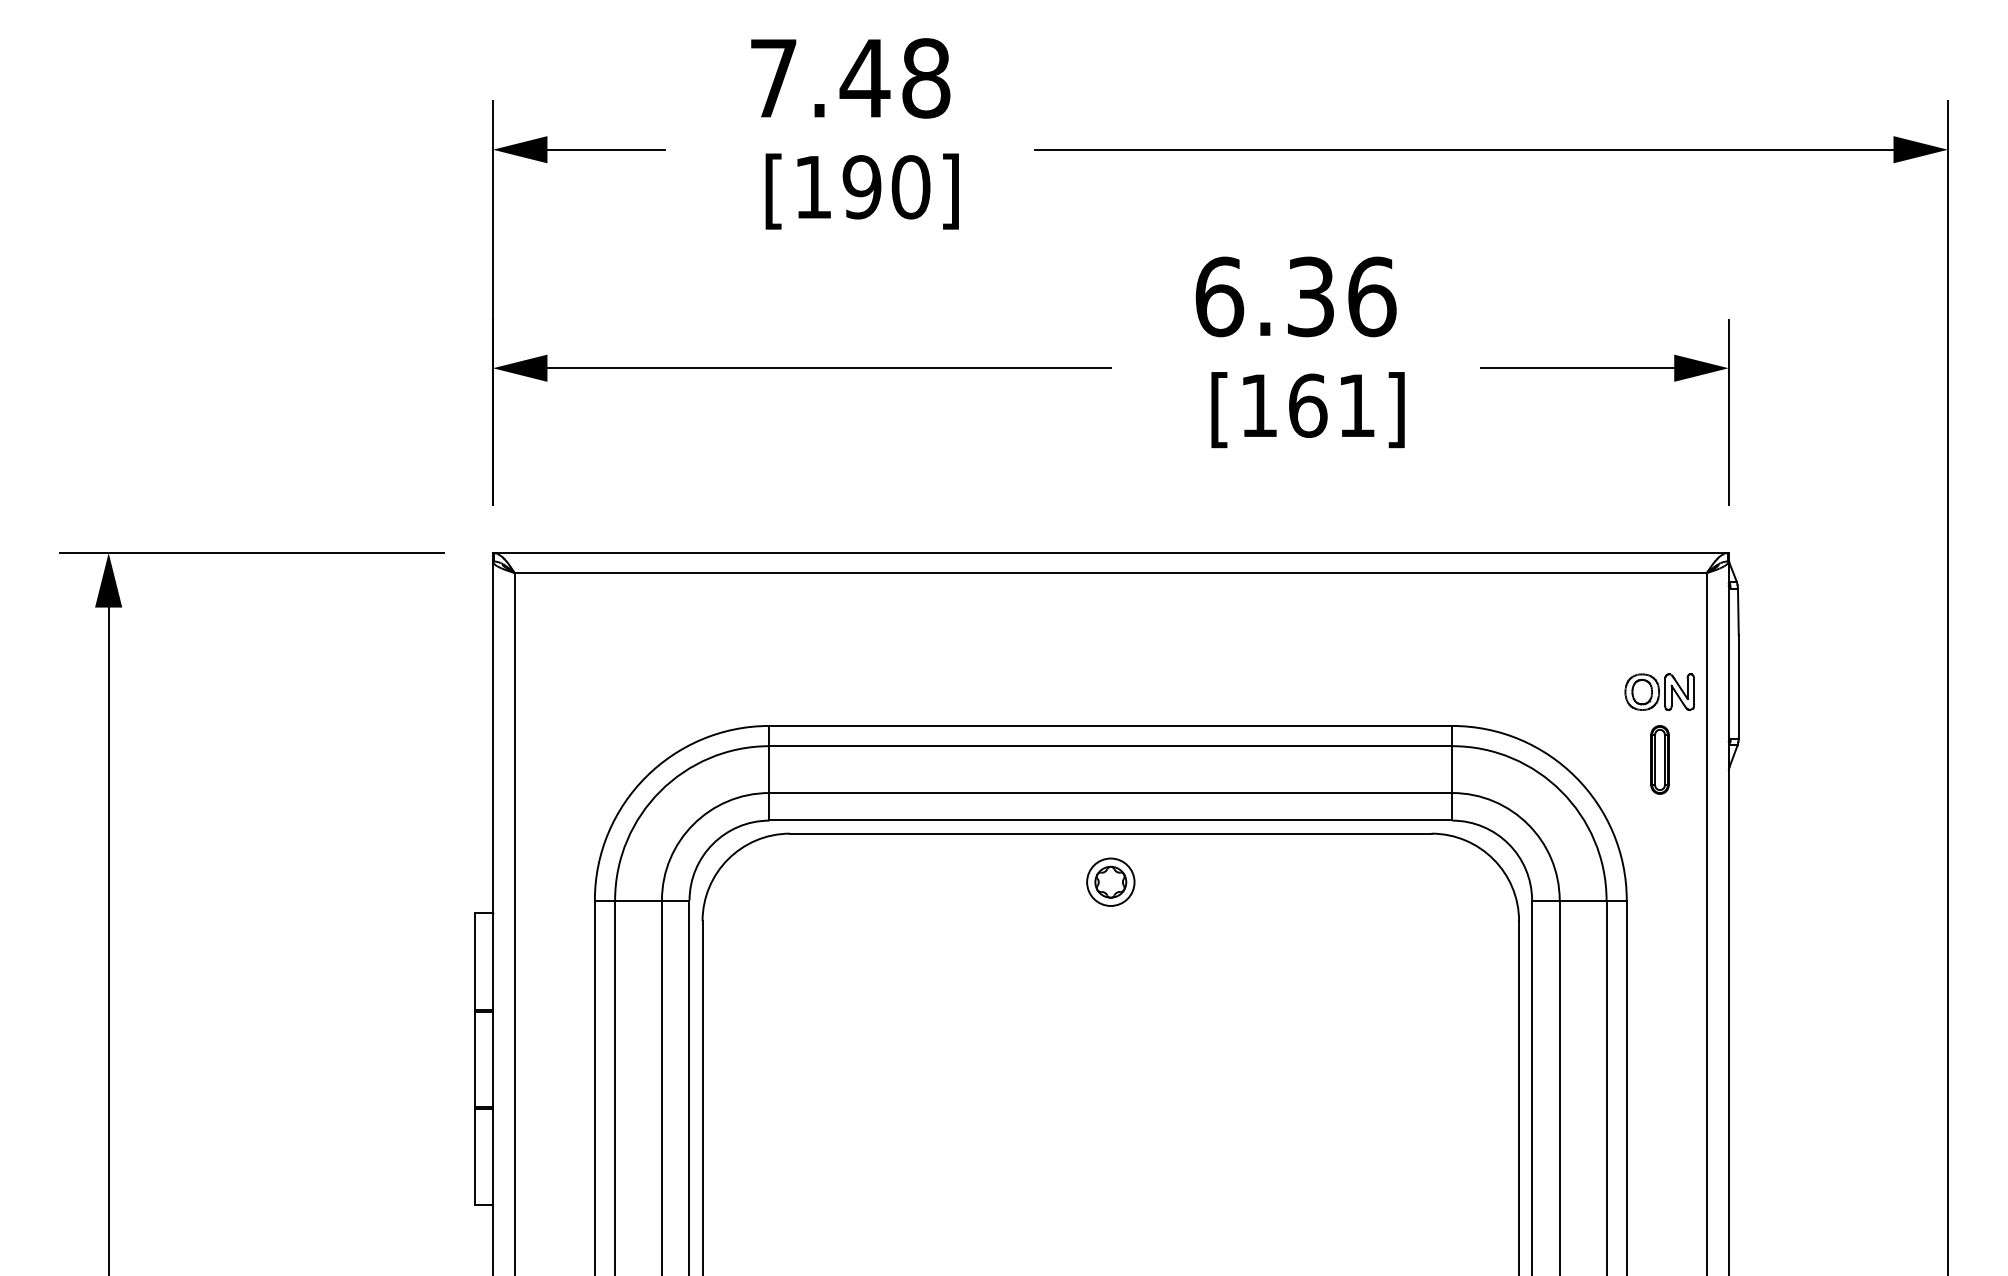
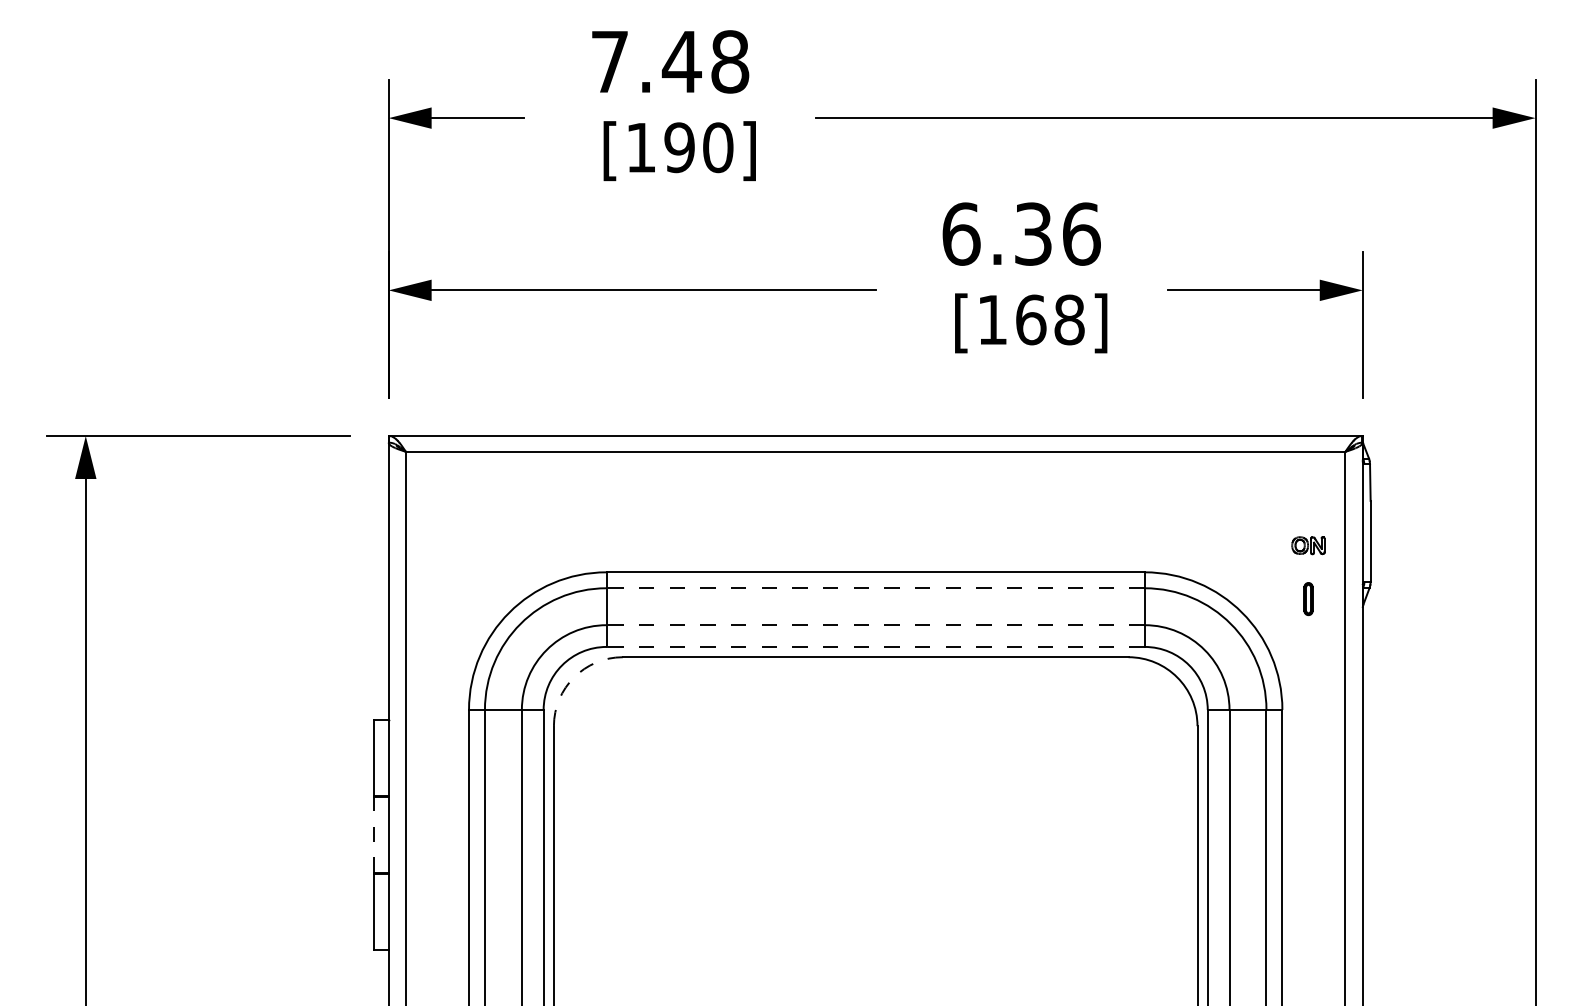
text: (1356, 405) -> (1069, 319), [161] -> [168]
part: (1659, 691) -> (1308, 545), size x0.6
line: (1110, 746) -> (875, 588), solid -> dashed
part: (1659, 759) -> (1308, 598), size x0.6
line: (1110, 793) -> (875, 625), solid -> dashed
line: (1110, 820) -> (875, 646), solid -> dashed
arc: (728, 859) -> (574, 677), solid -> dashed
part: (1110, 882) -> (875, 695), removed
line: (474, 1058) -> (374, 834), solid -> dashed

